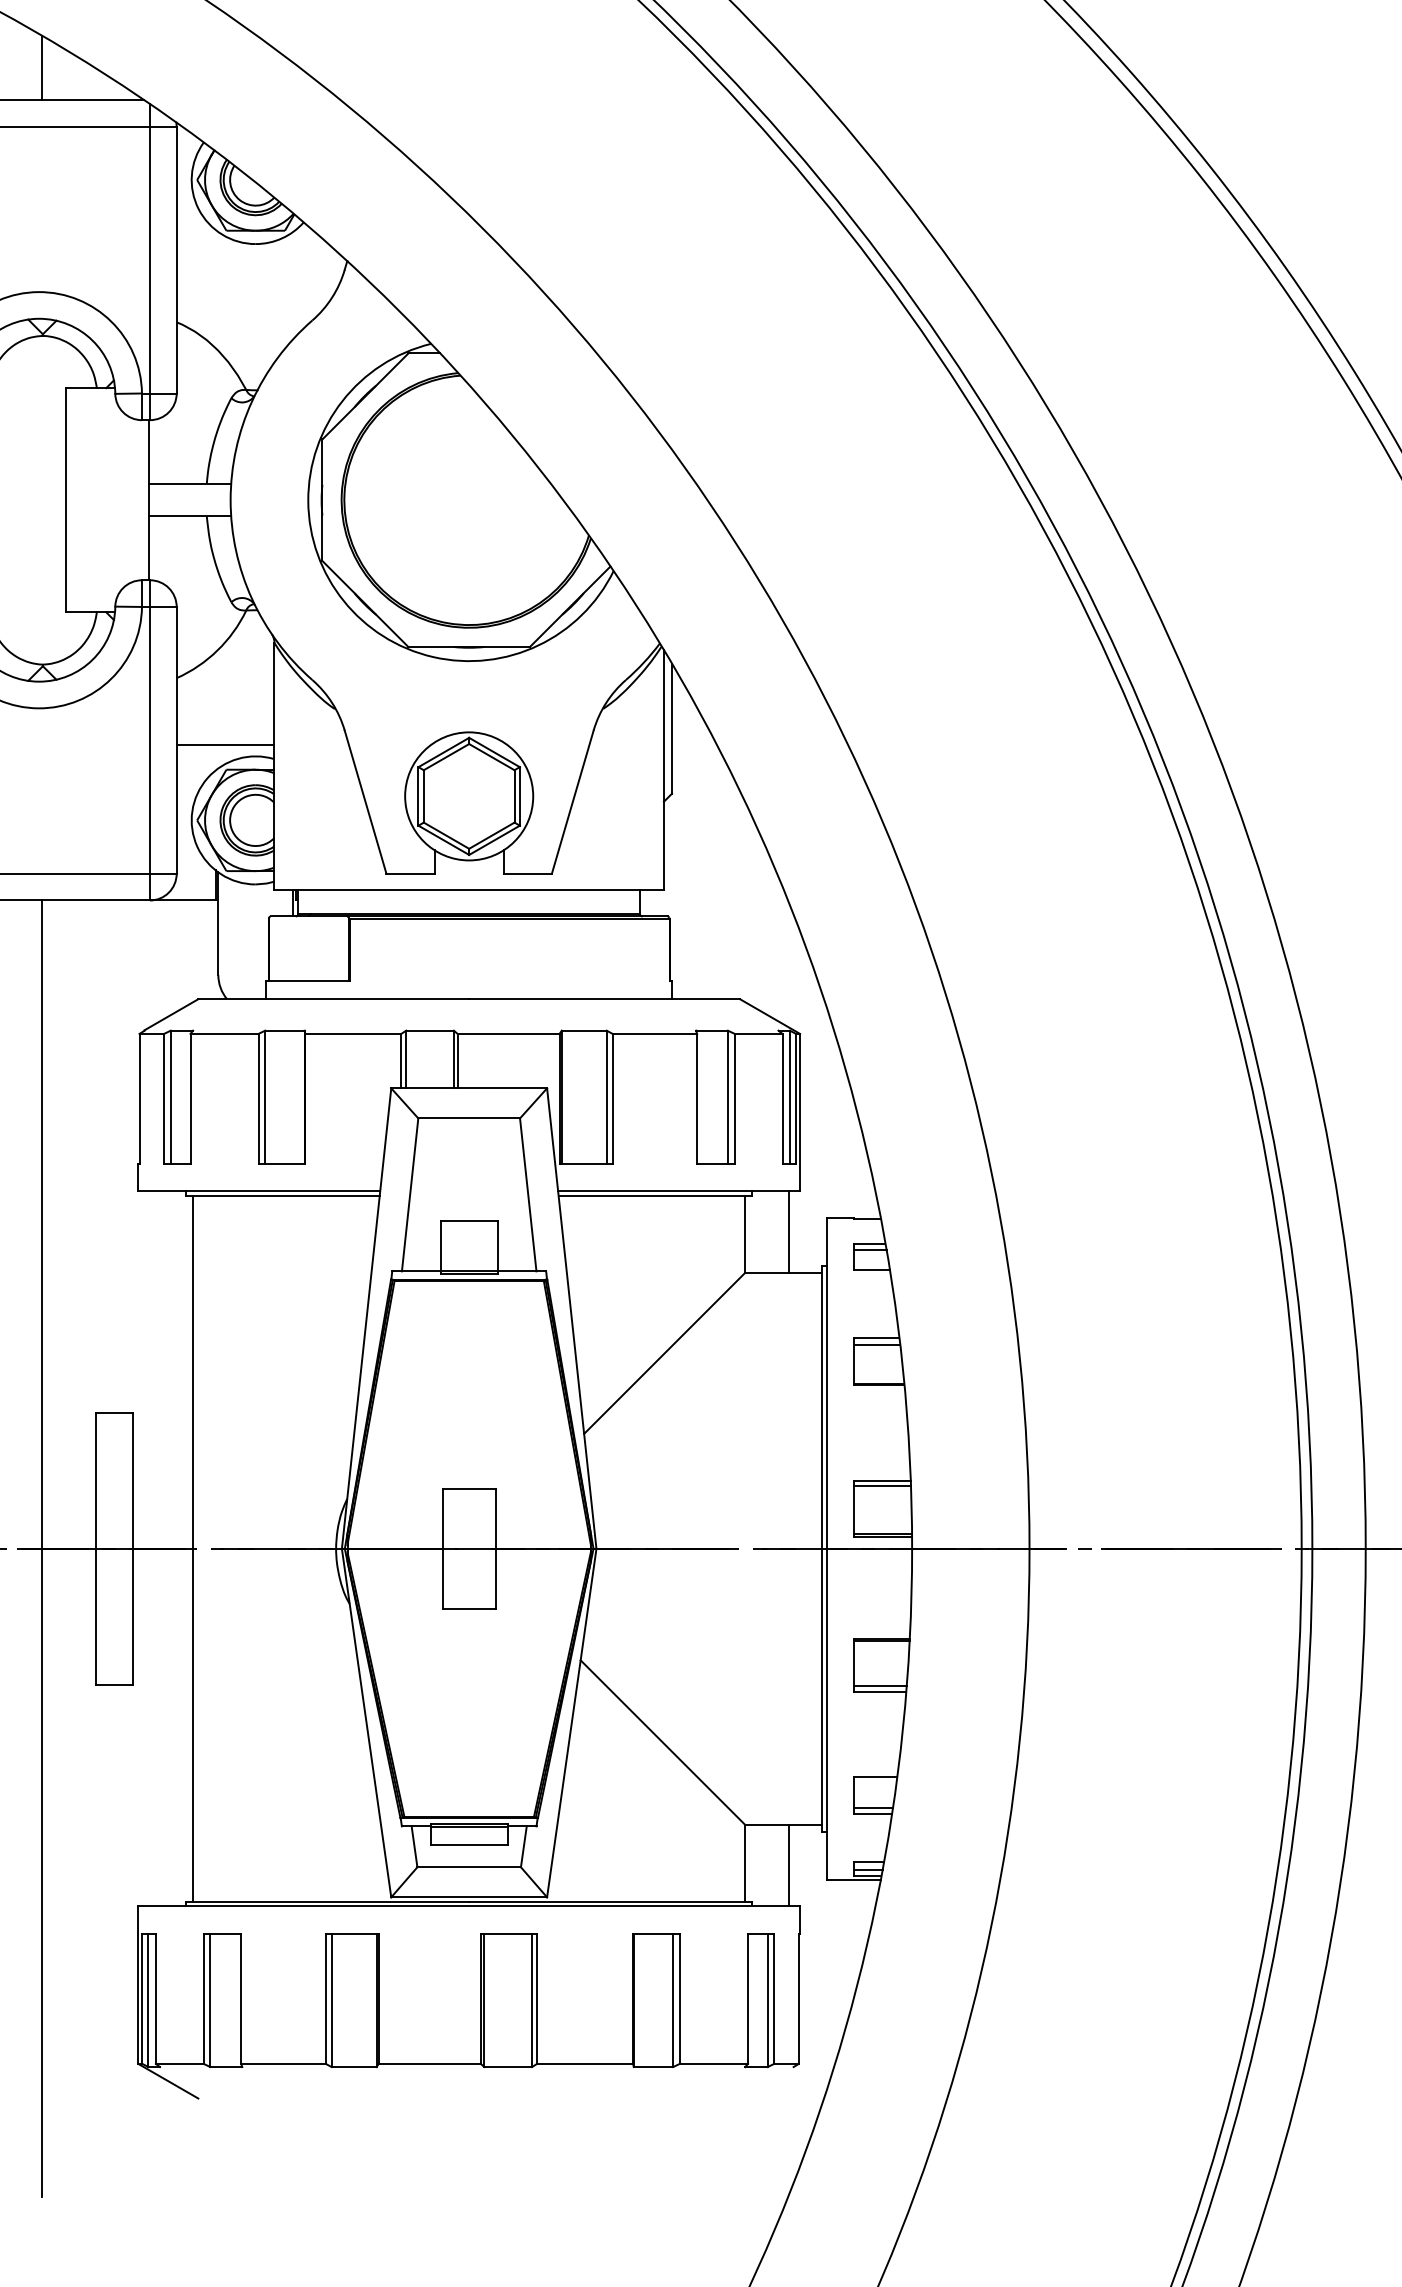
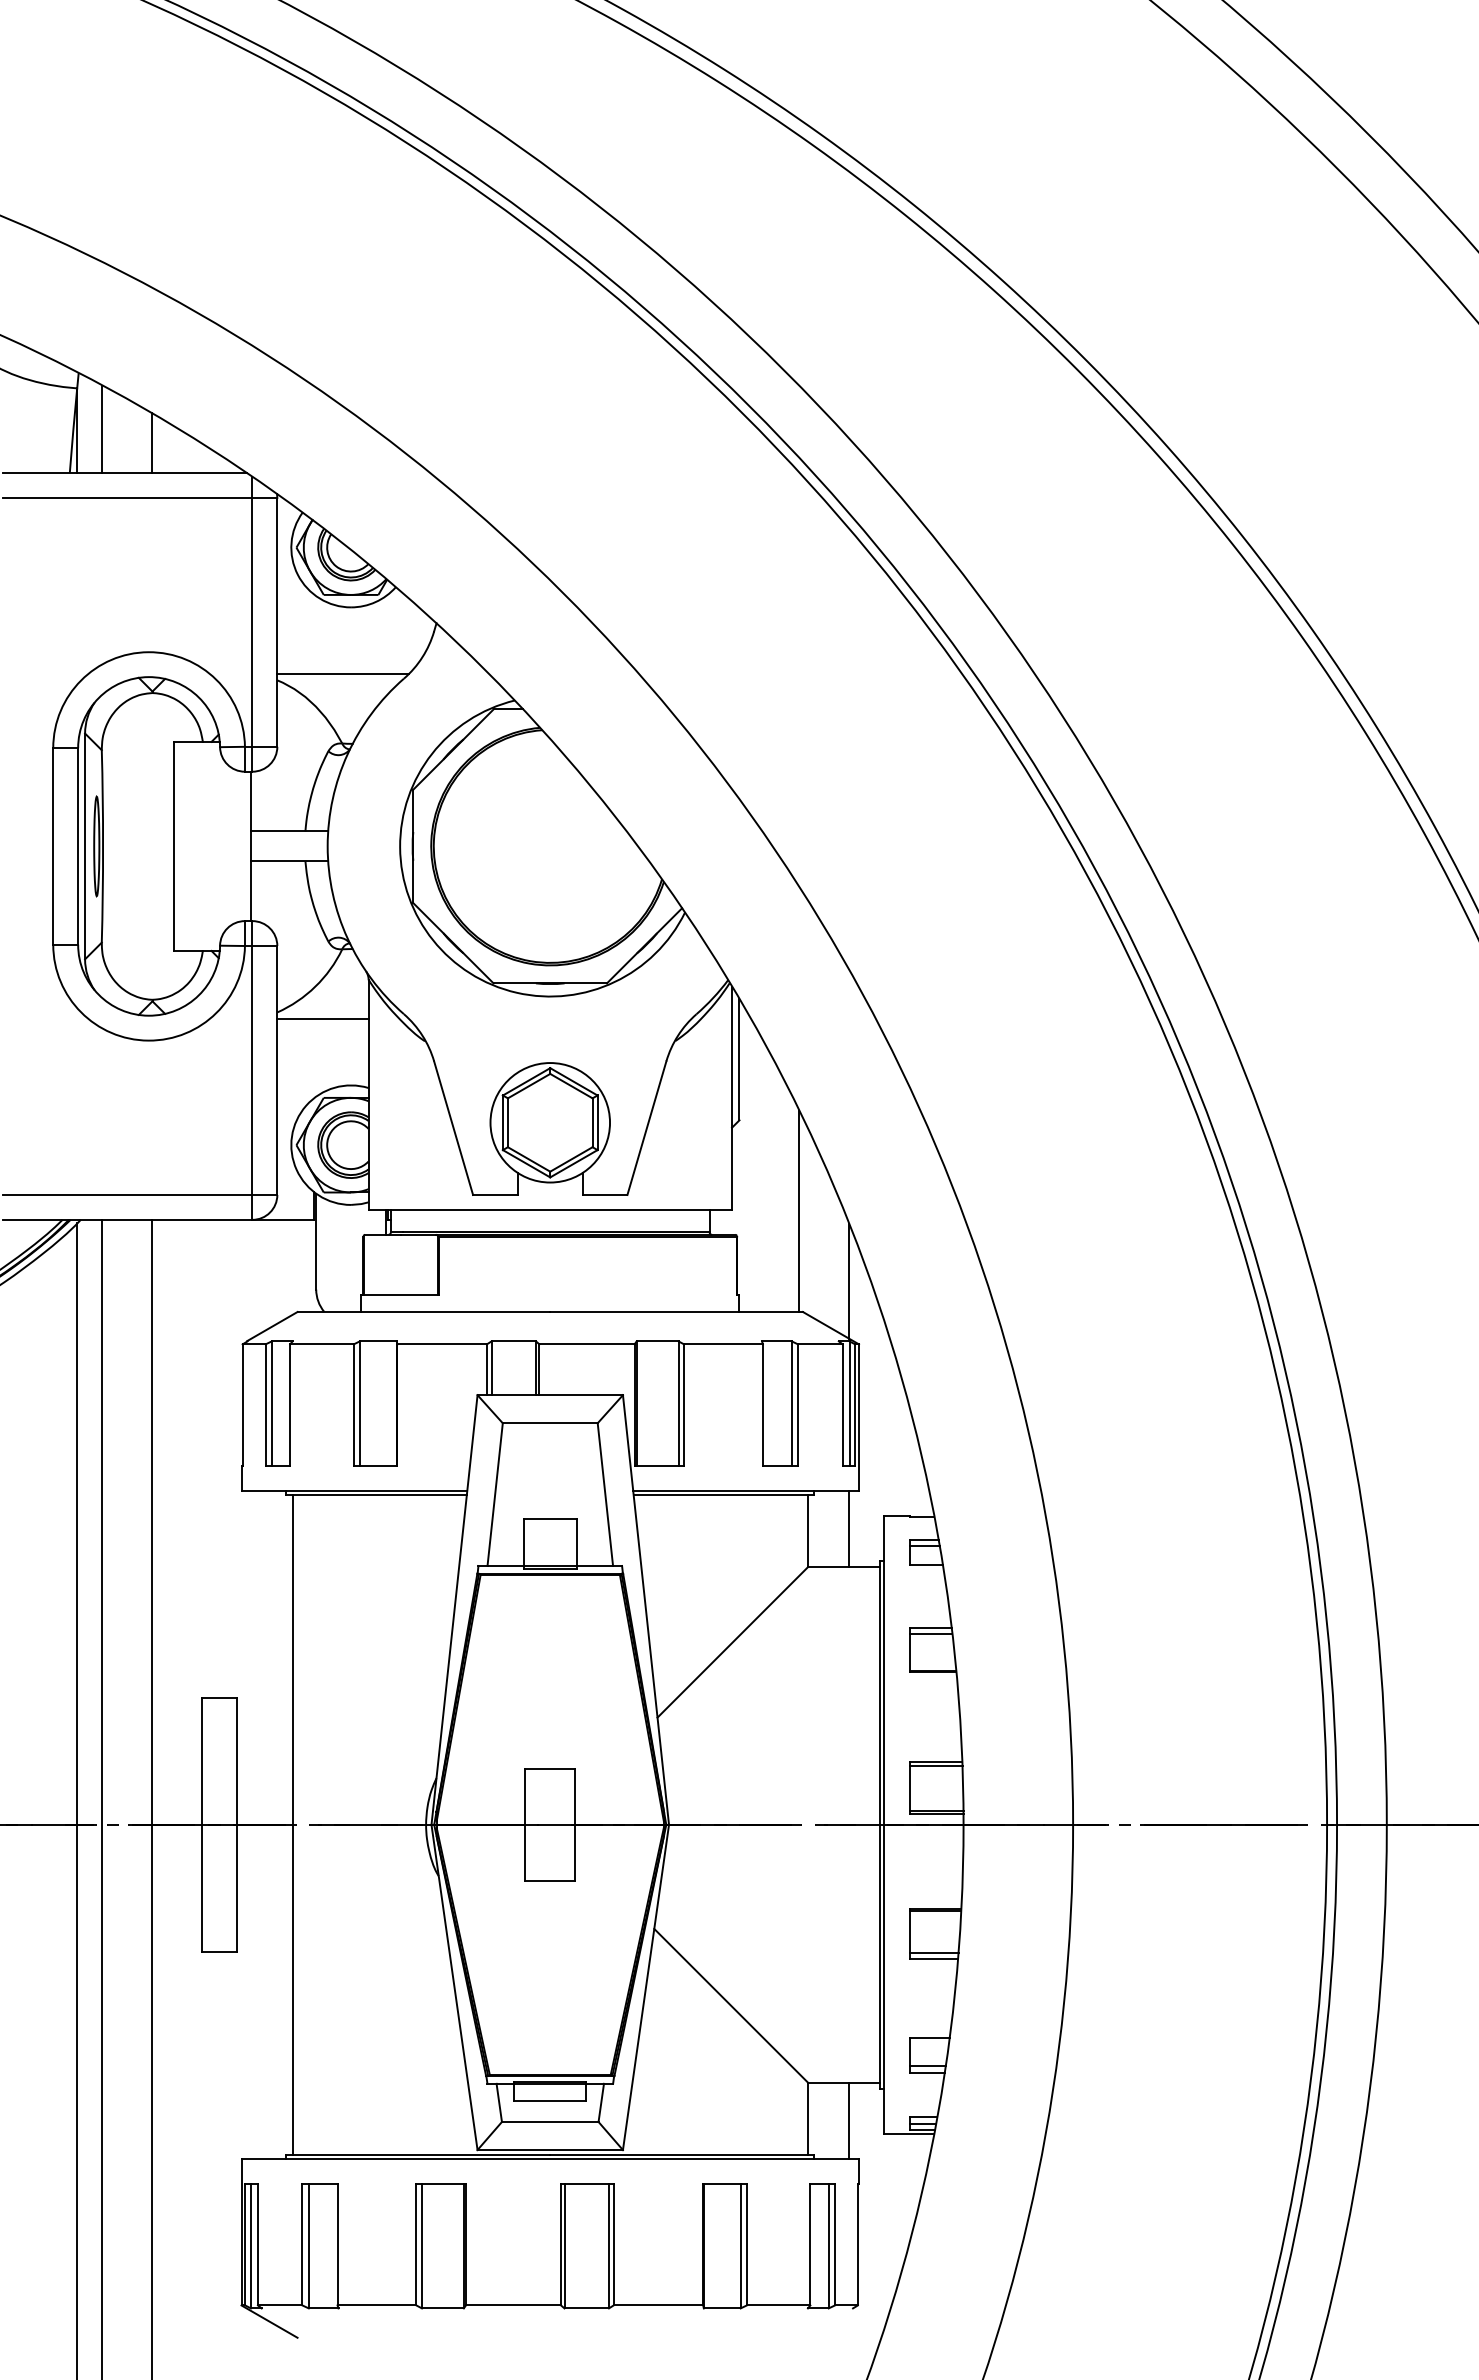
line: (246, 315) -> (342, 674), added
line: (225, 744) -> (322, 1018), moved
line: (736, 891) -> (799, 1211), added
line: (789, 966) -> (849, 1281), added

